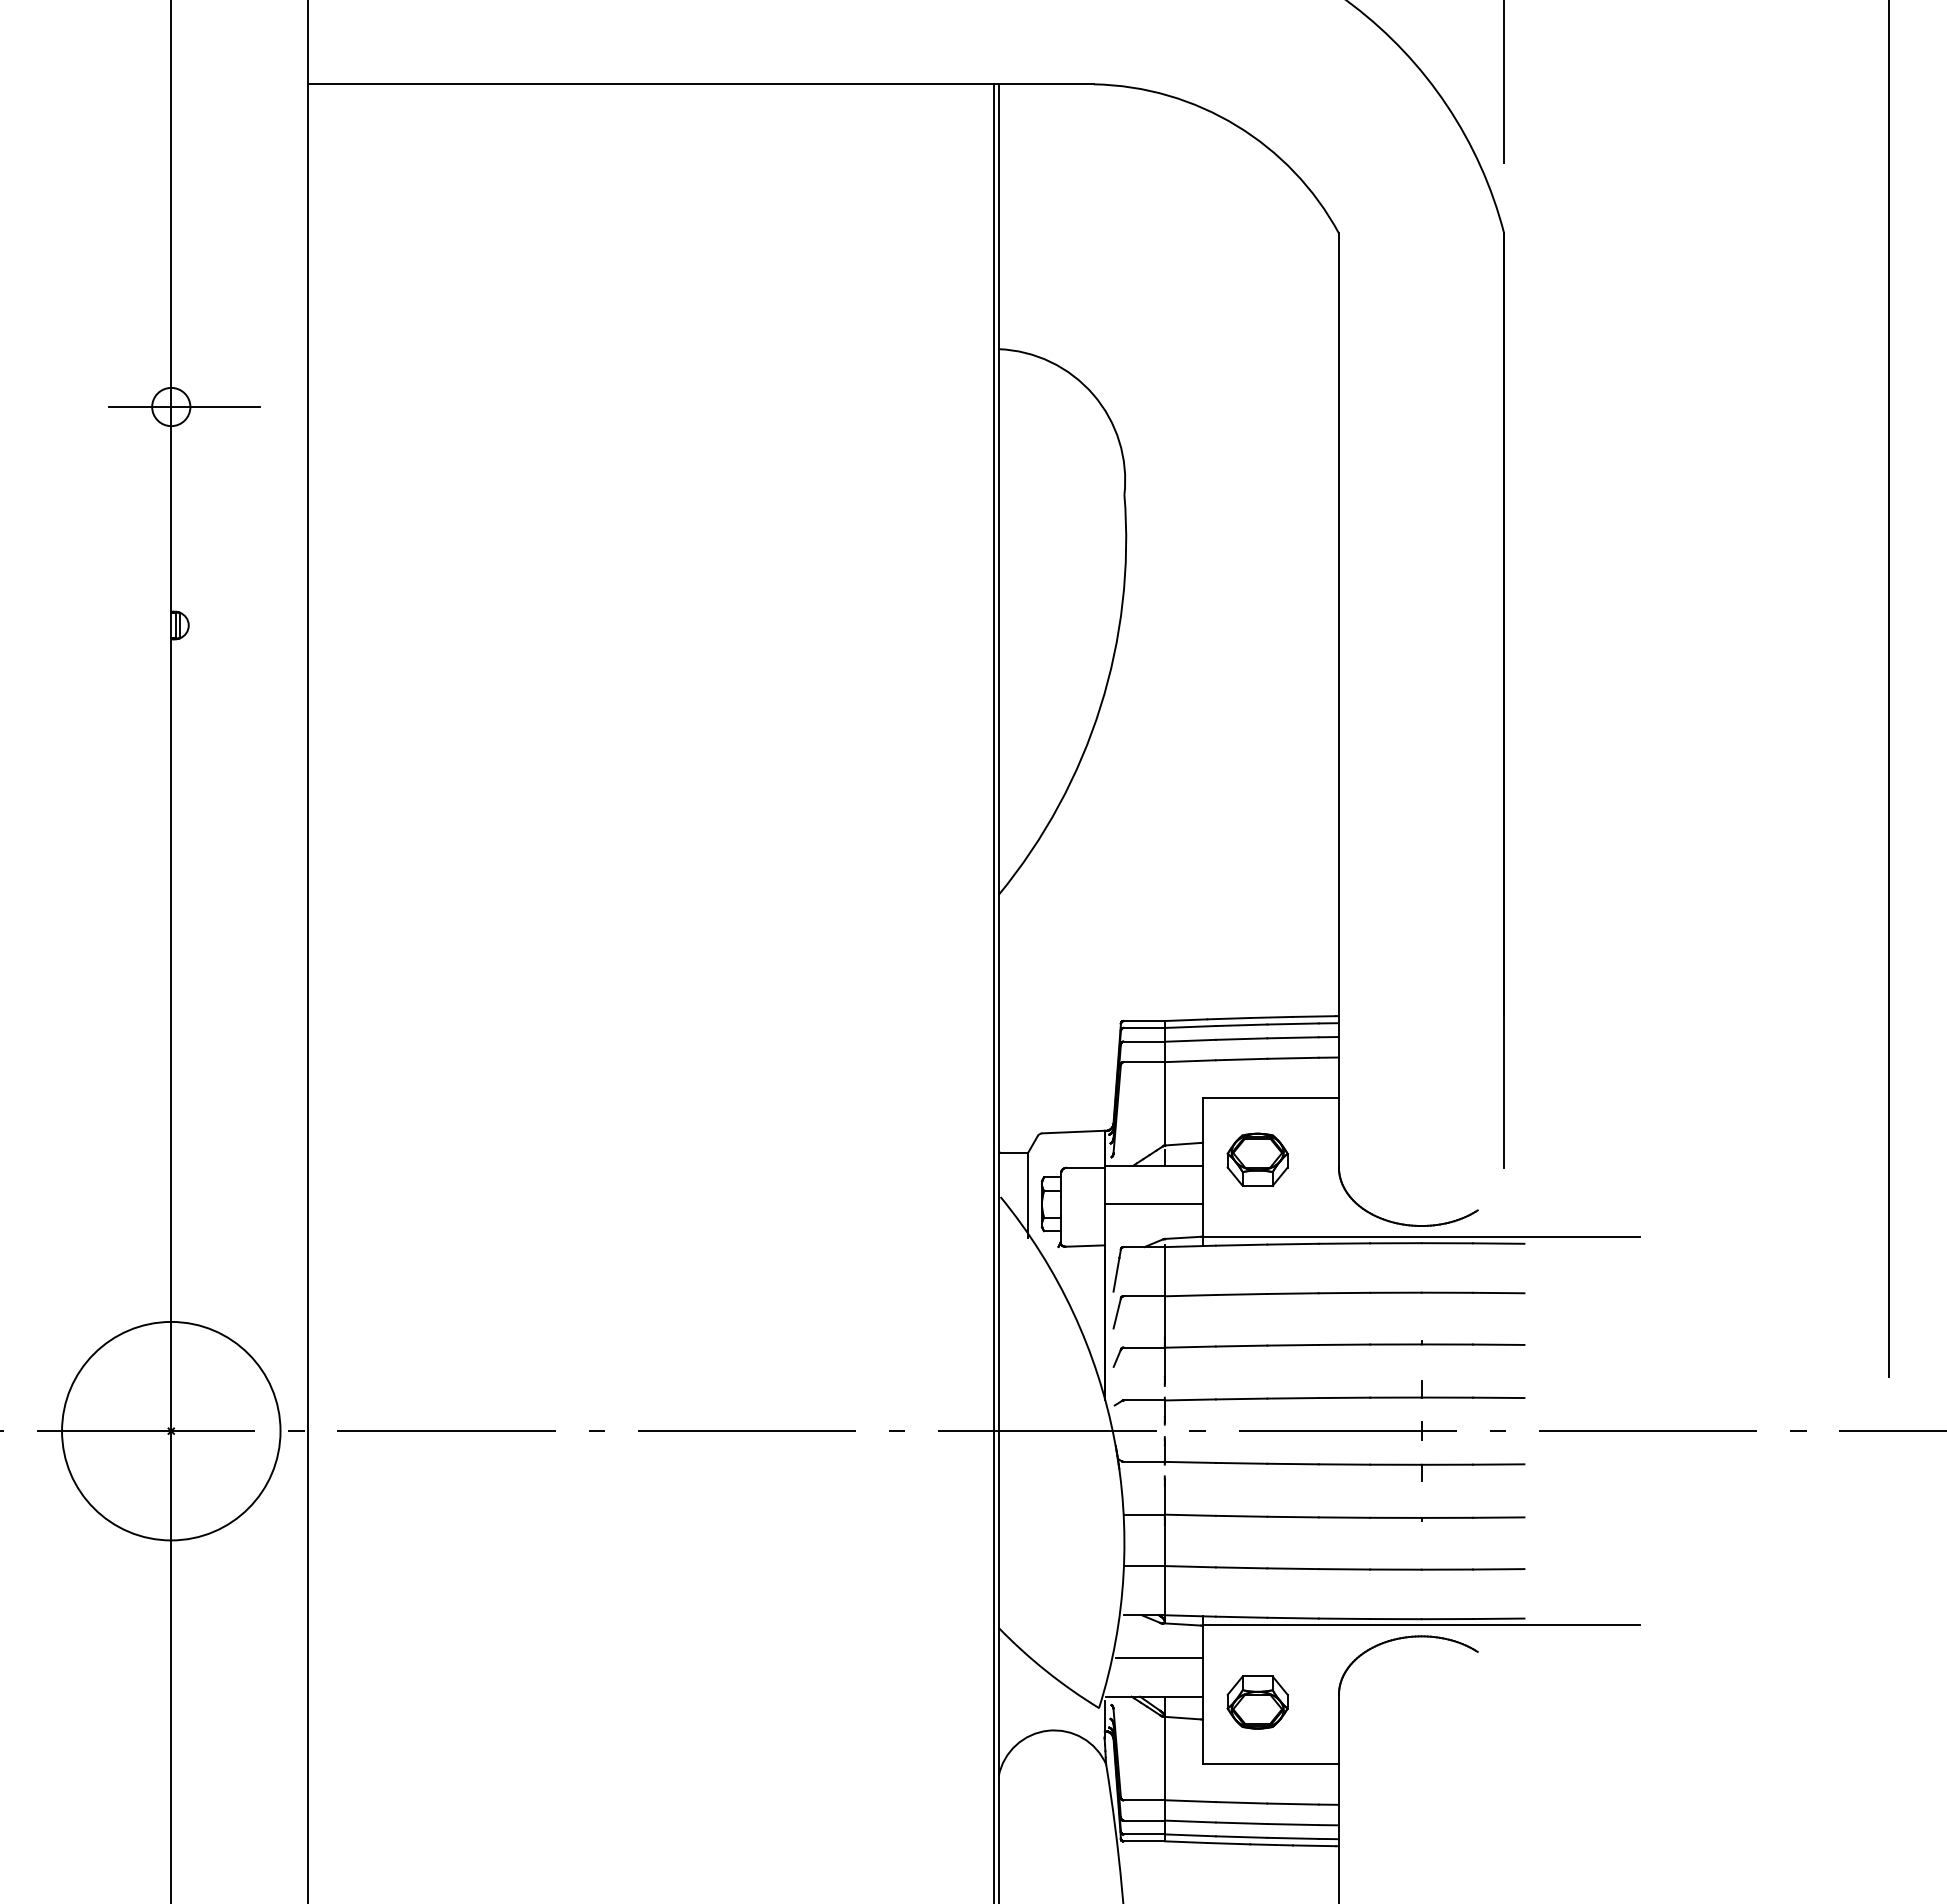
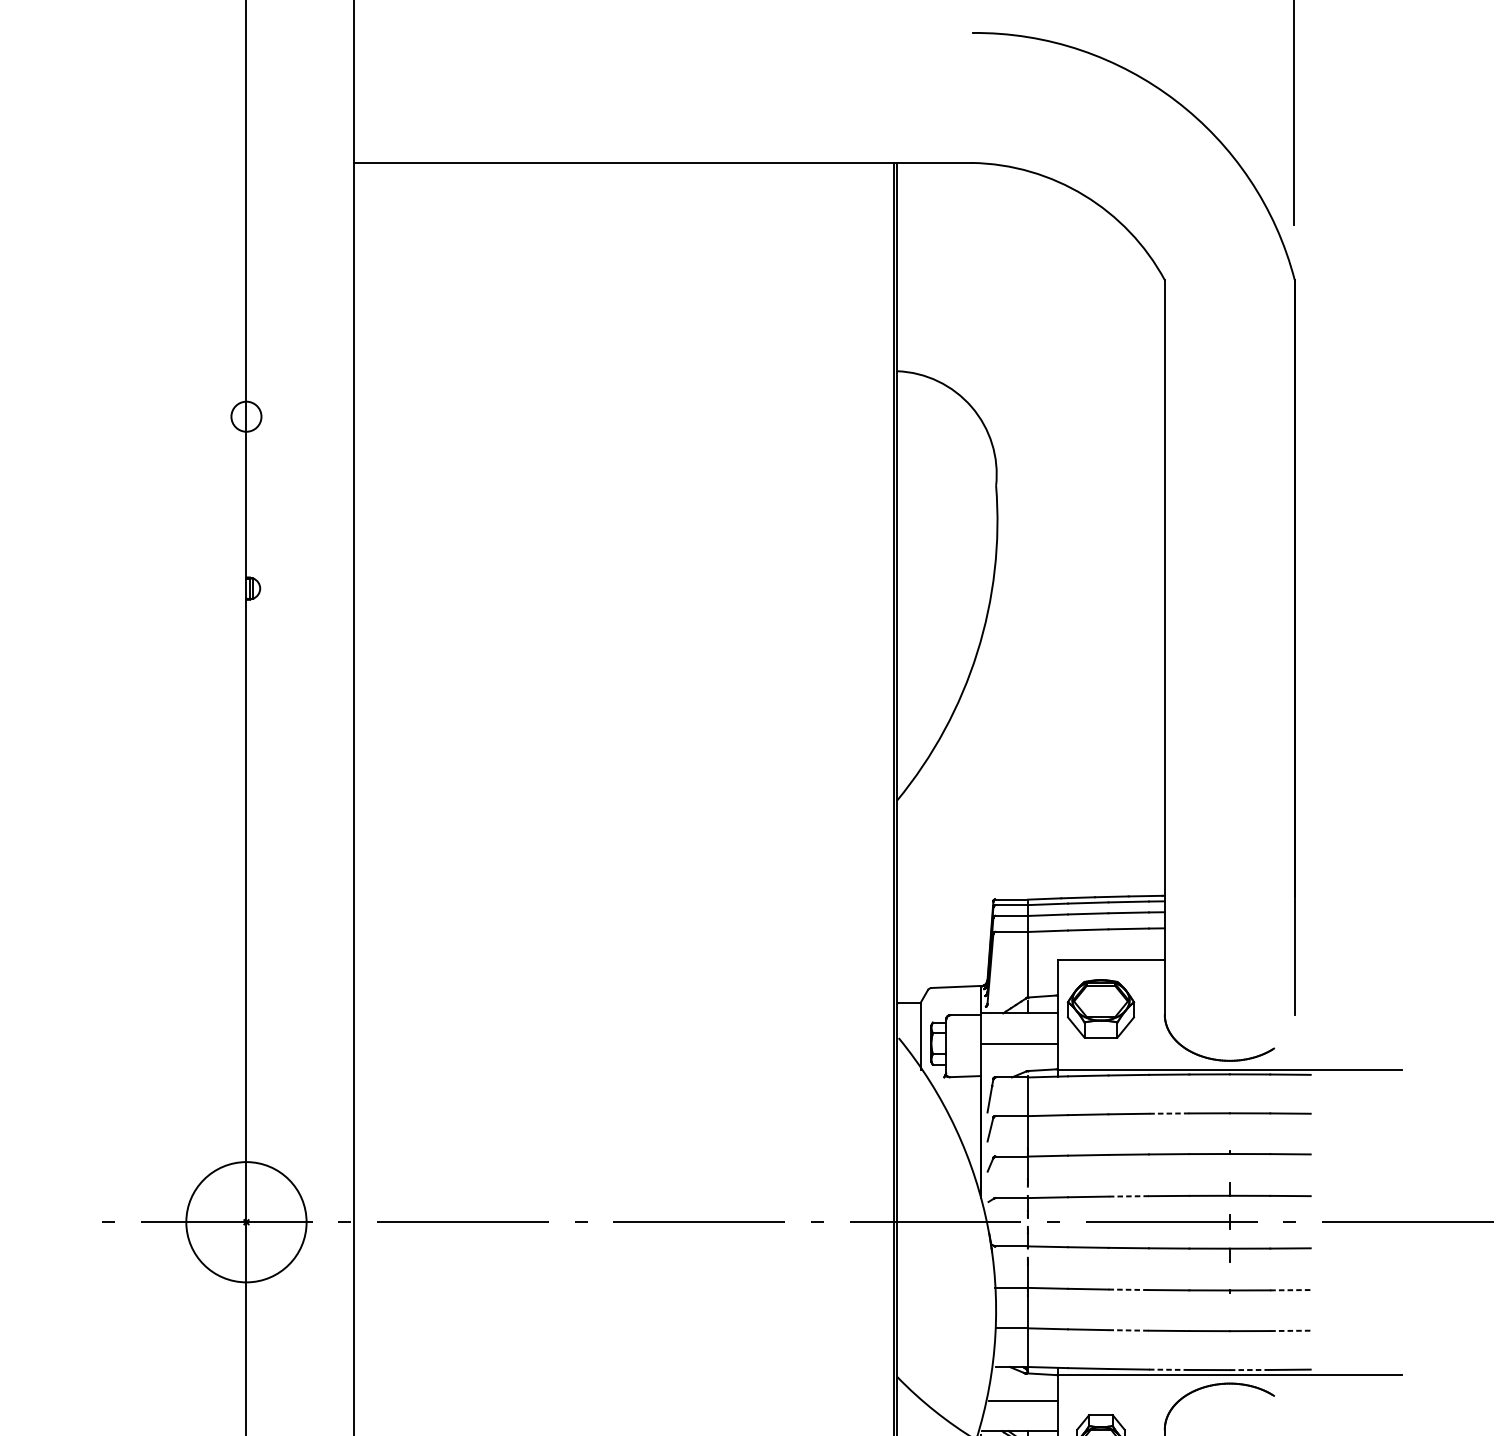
line: (184, 407) -> (256, 417), removed
part: (1257, 1159) -> (1100, 1008), size x1.4
line: (1344, 1293) -> (1169, 1113), solid -> dashed
line: (1293, 1398) -> (1129, 1196), solid -> dashed
circle: (171, 1430) -> (246, 1221), size x0.7
line: (1293, 1517) -> (1129, 1290), solid -> dashed
line: (1498, 1517) -> (1290, 1290), solid -> dashed
line: (1293, 1568) -> (1129, 1330), solid -> dashed
line: (1498, 1569) -> (1290, 1331), solid -> dashed
line: (1344, 1618) -> (1169, 1369), solid -> dashed
line: (1447, 1619) -> (1250, 1370), solid -> dashed

